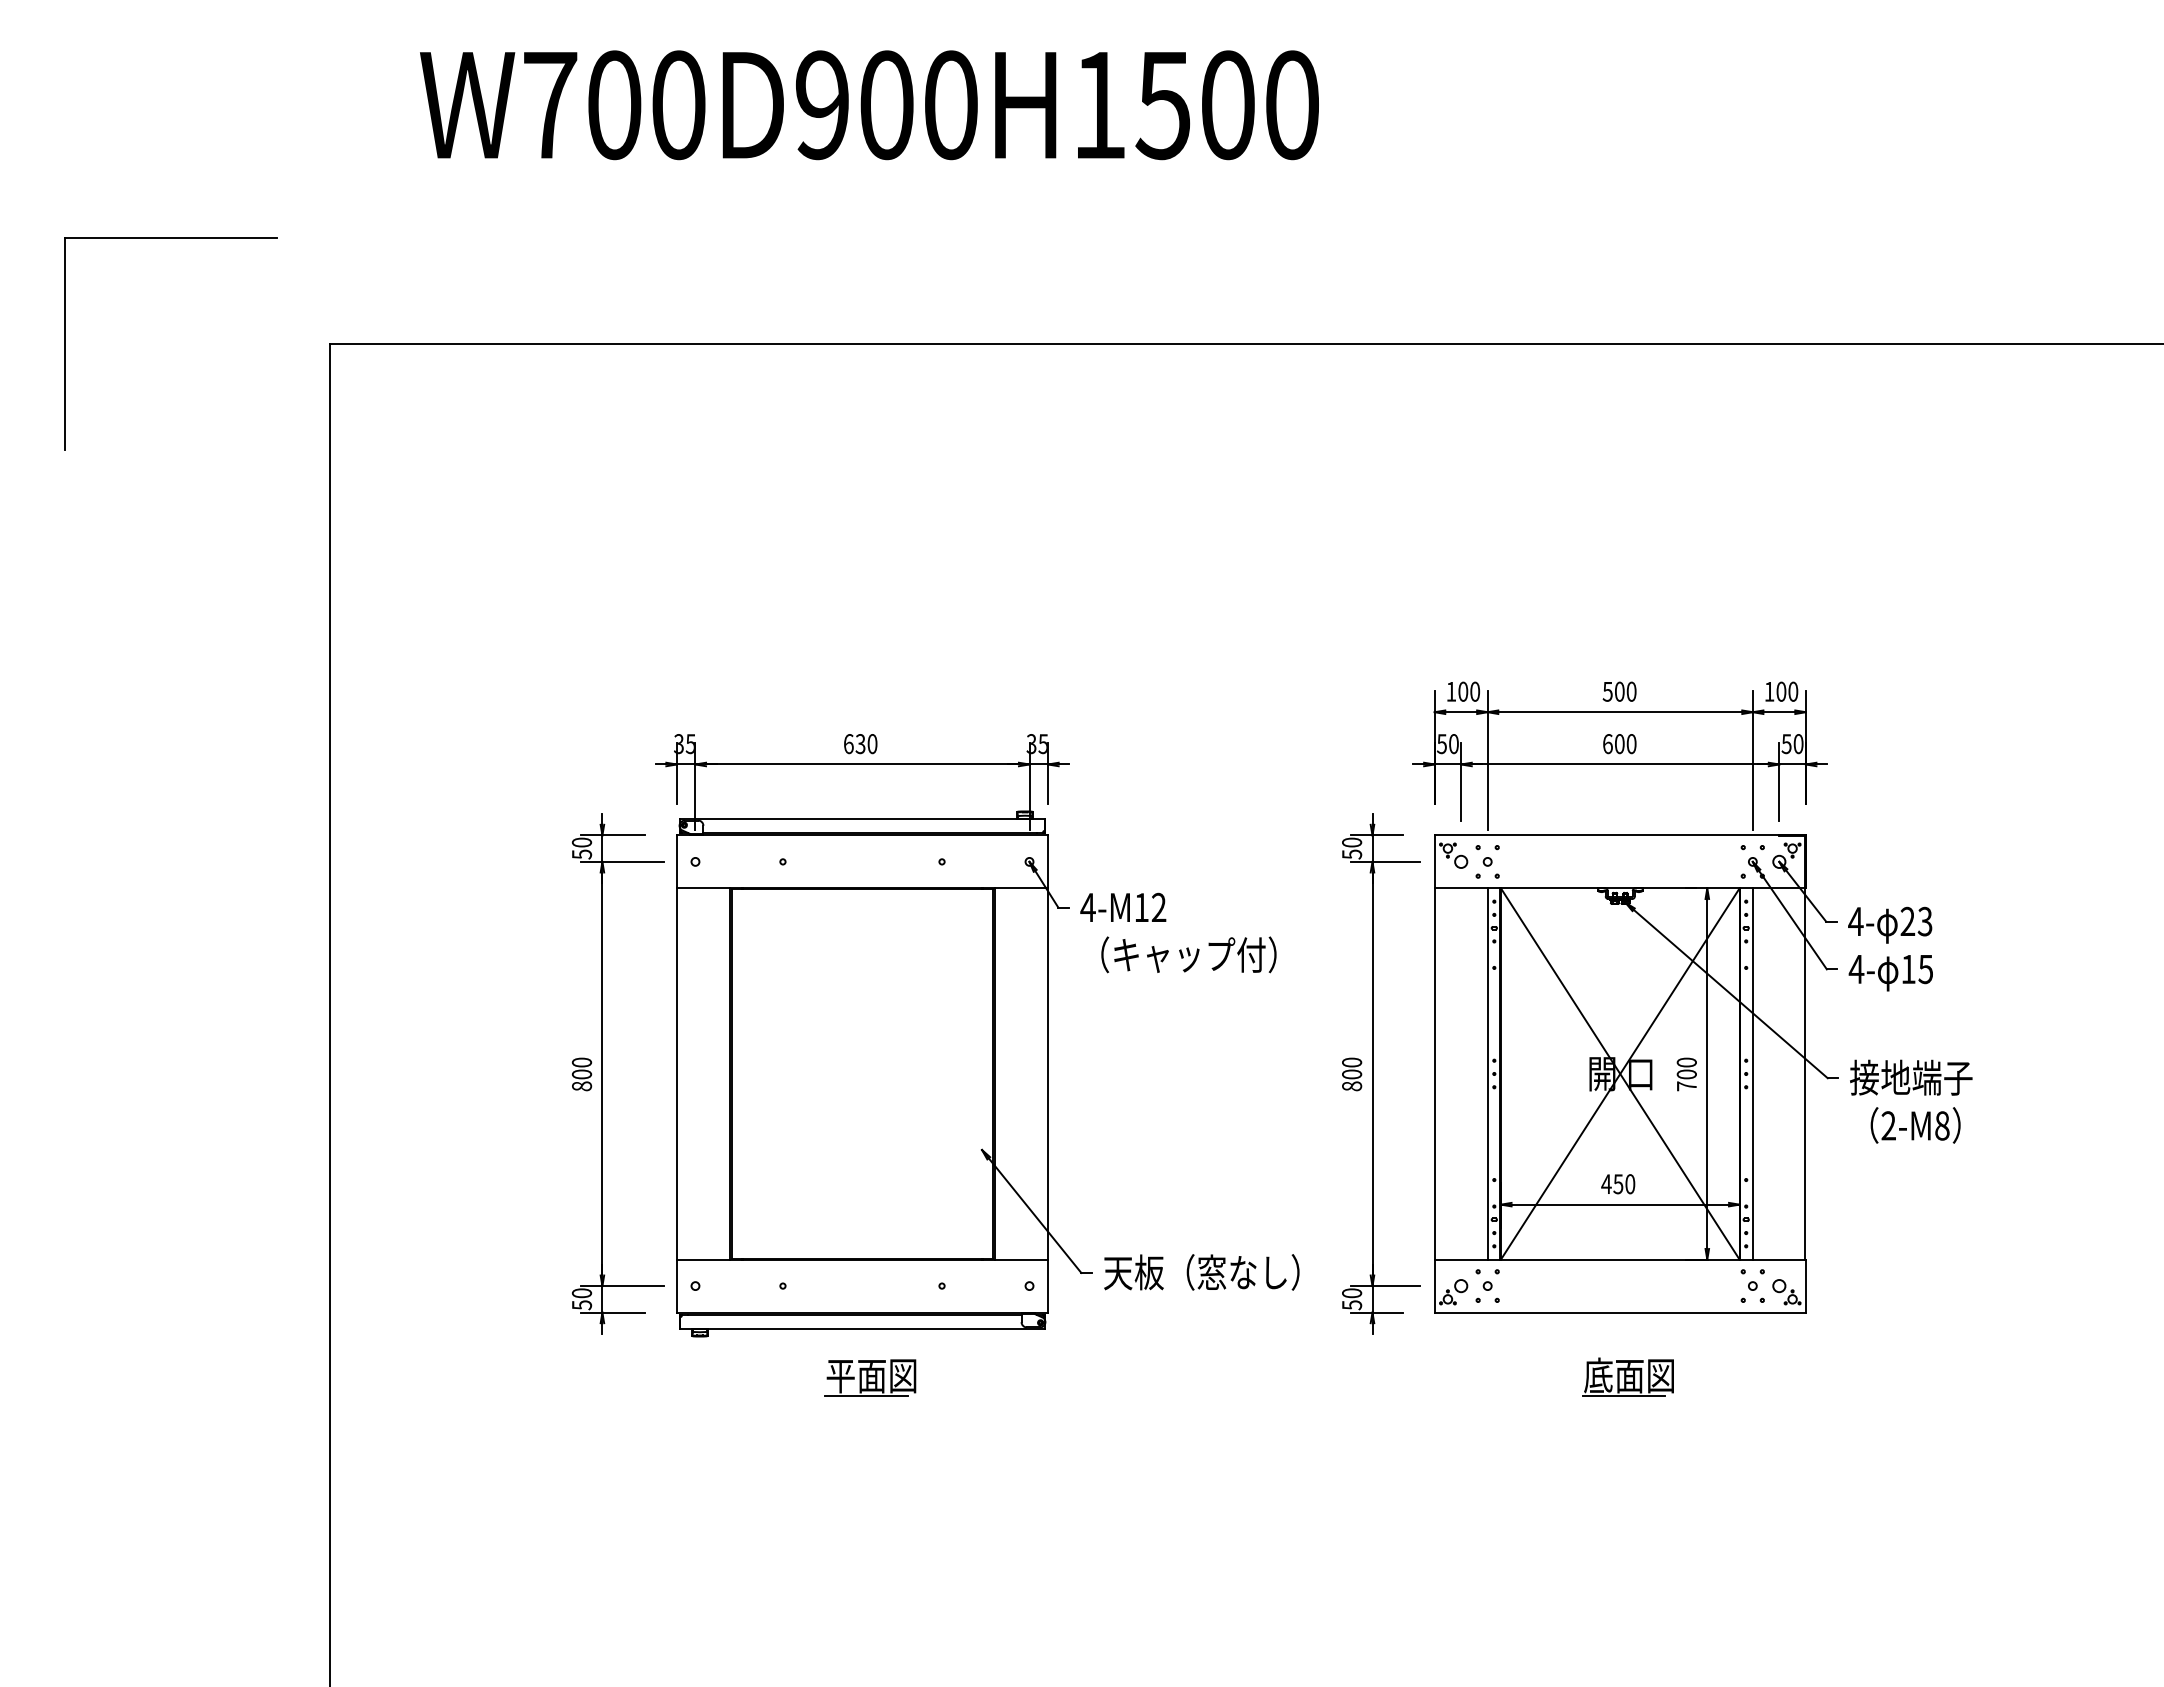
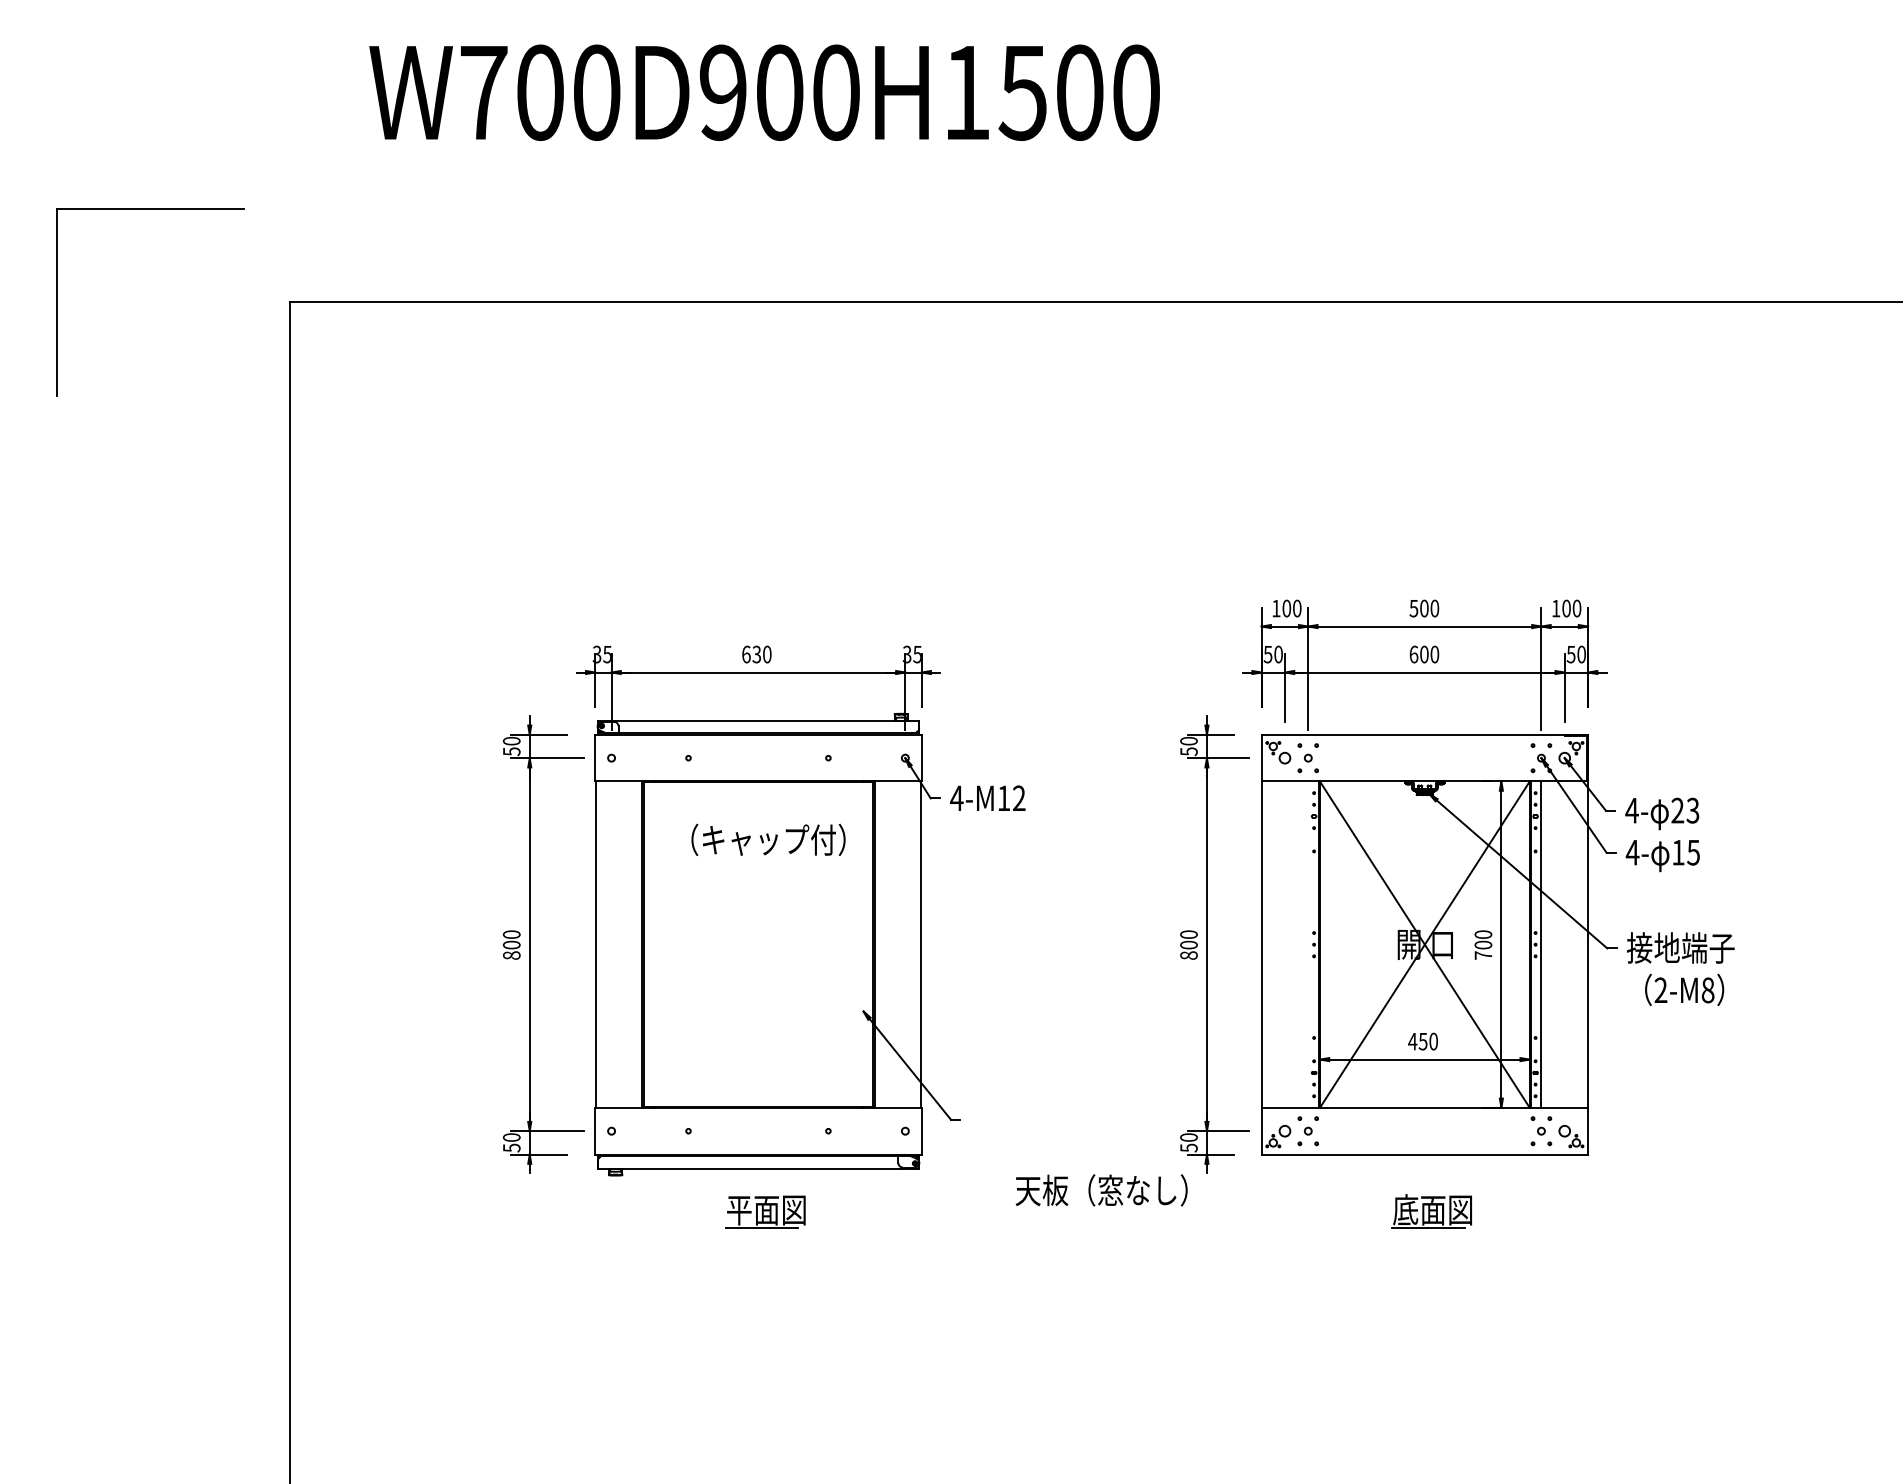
text: (1188, 954) -> (768, 839), moved
line: (1487, 1073) -> (1308, 944), removed
text: (1201, 1272) -> (1101, 1190), moved

